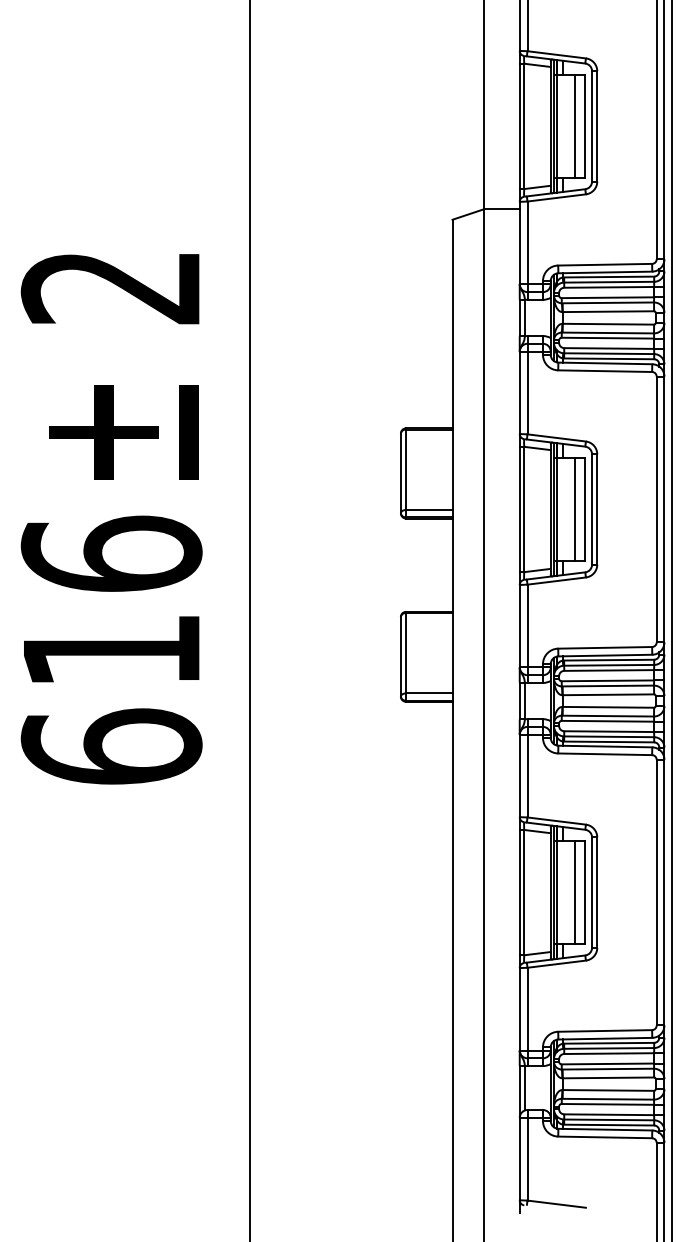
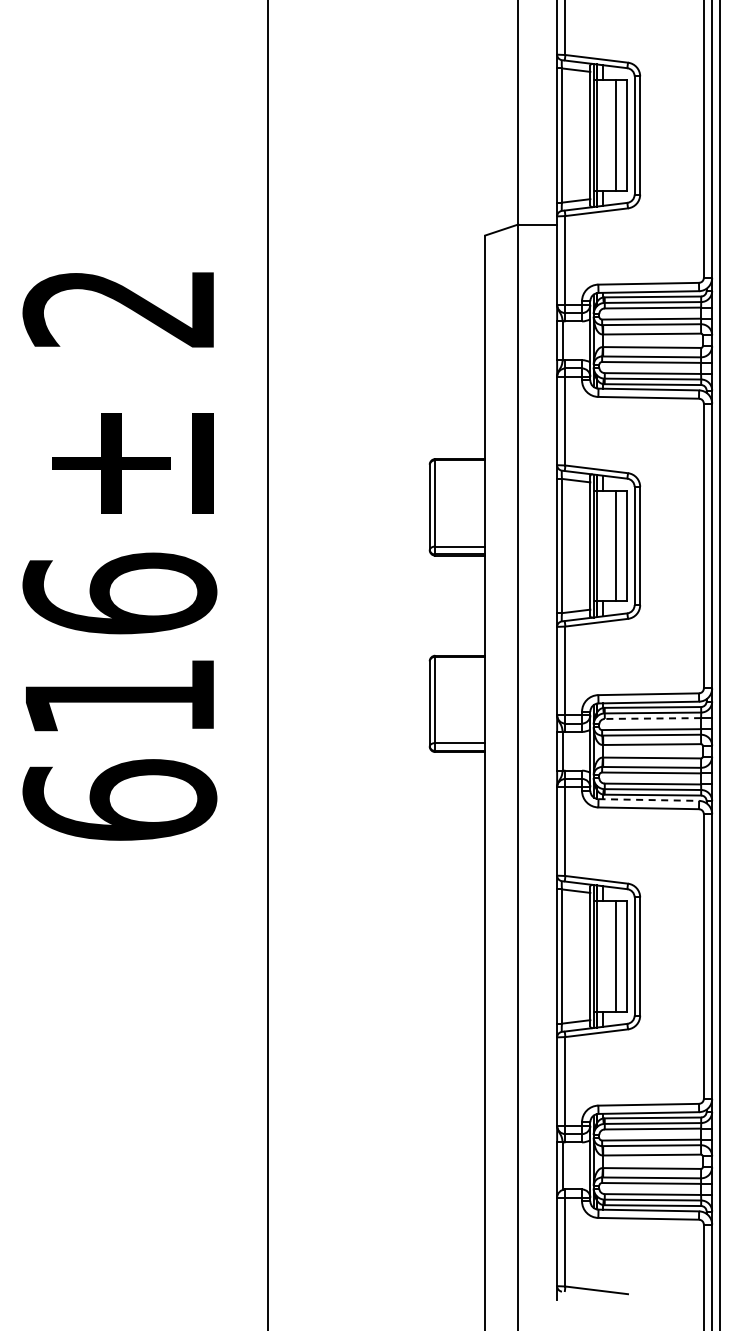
line: (608, 670) -> (652, 718), solid -> dashed
line: (605, 746) -> (649, 800), solid -> dashed

